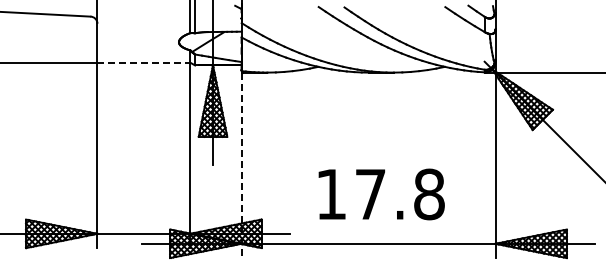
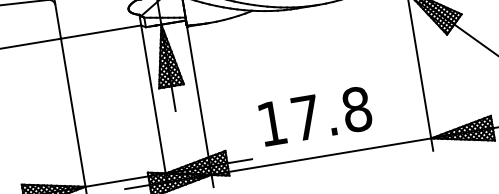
line: (144, 62) -> (101, 31), dashed -> solid
line: (241, 165) -> (200, 107), dashed -> solid
text: (381, 194) -> (315, 116), moved

